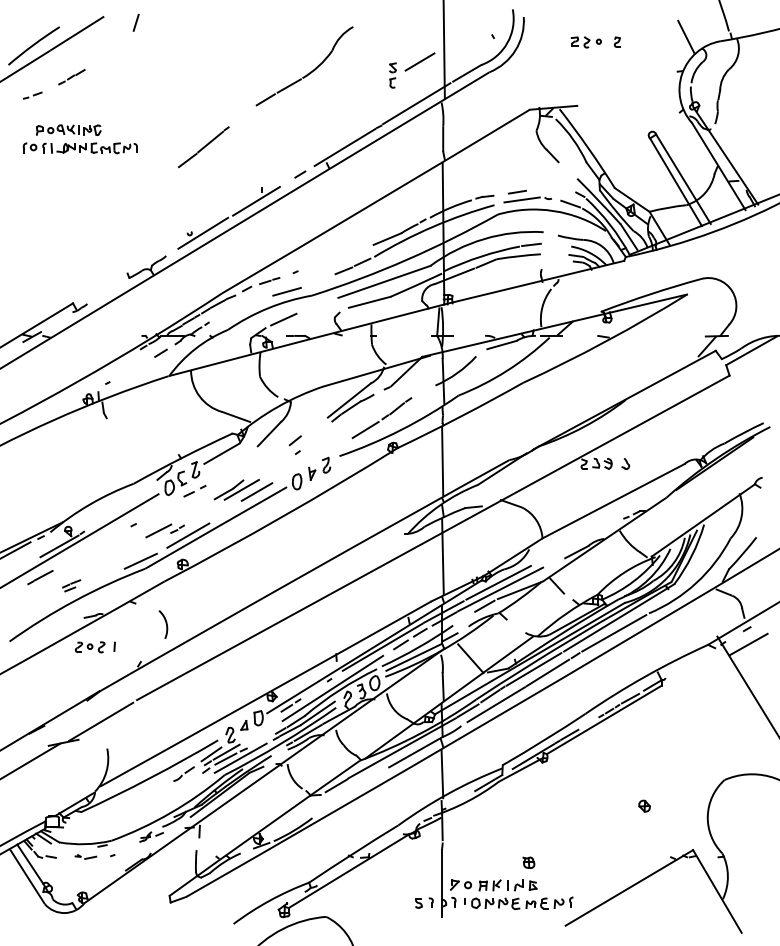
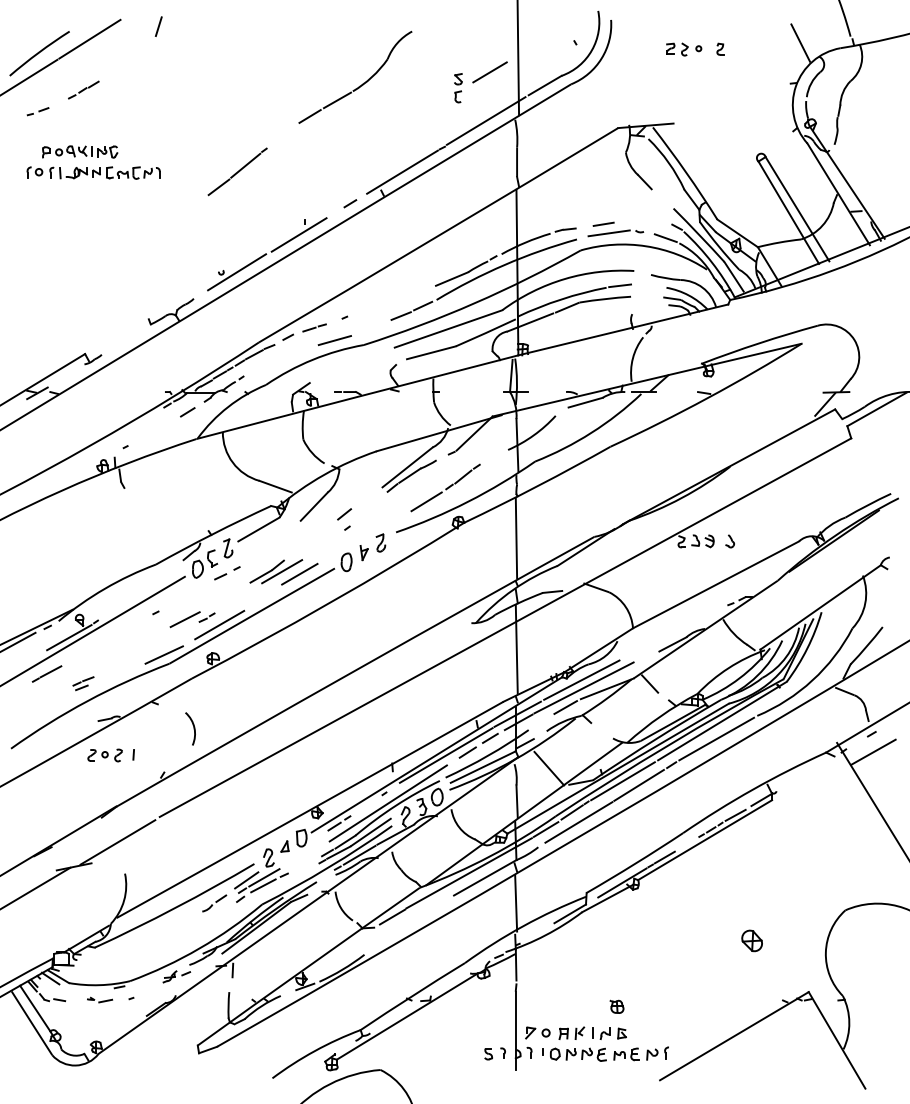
line: (283, 319) -> (330, 372), removed
line: (240, 757) -> (280, 884), removed
part: (644, 805) -> (752, 940), size x1.6

